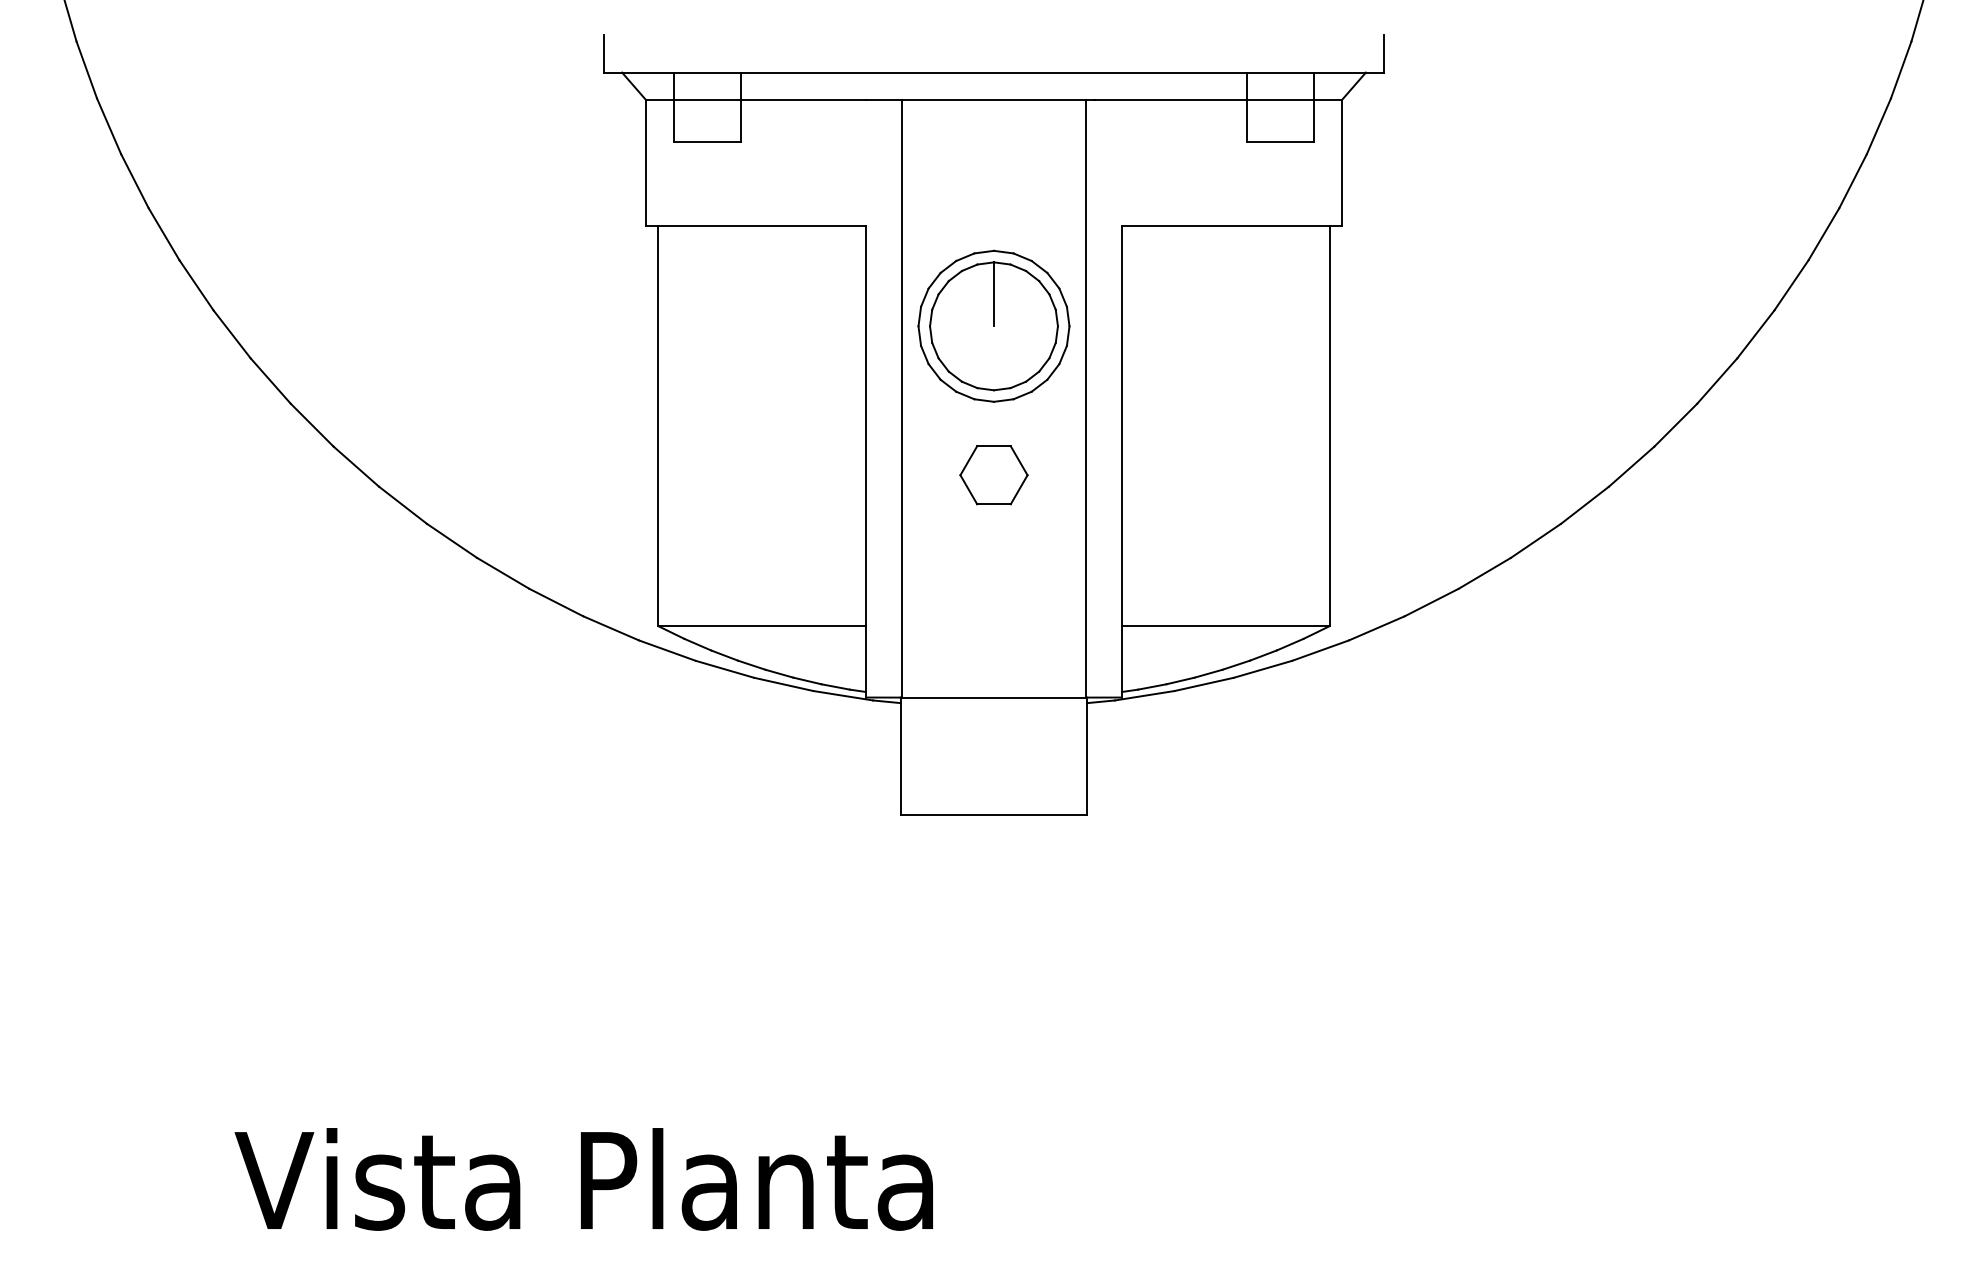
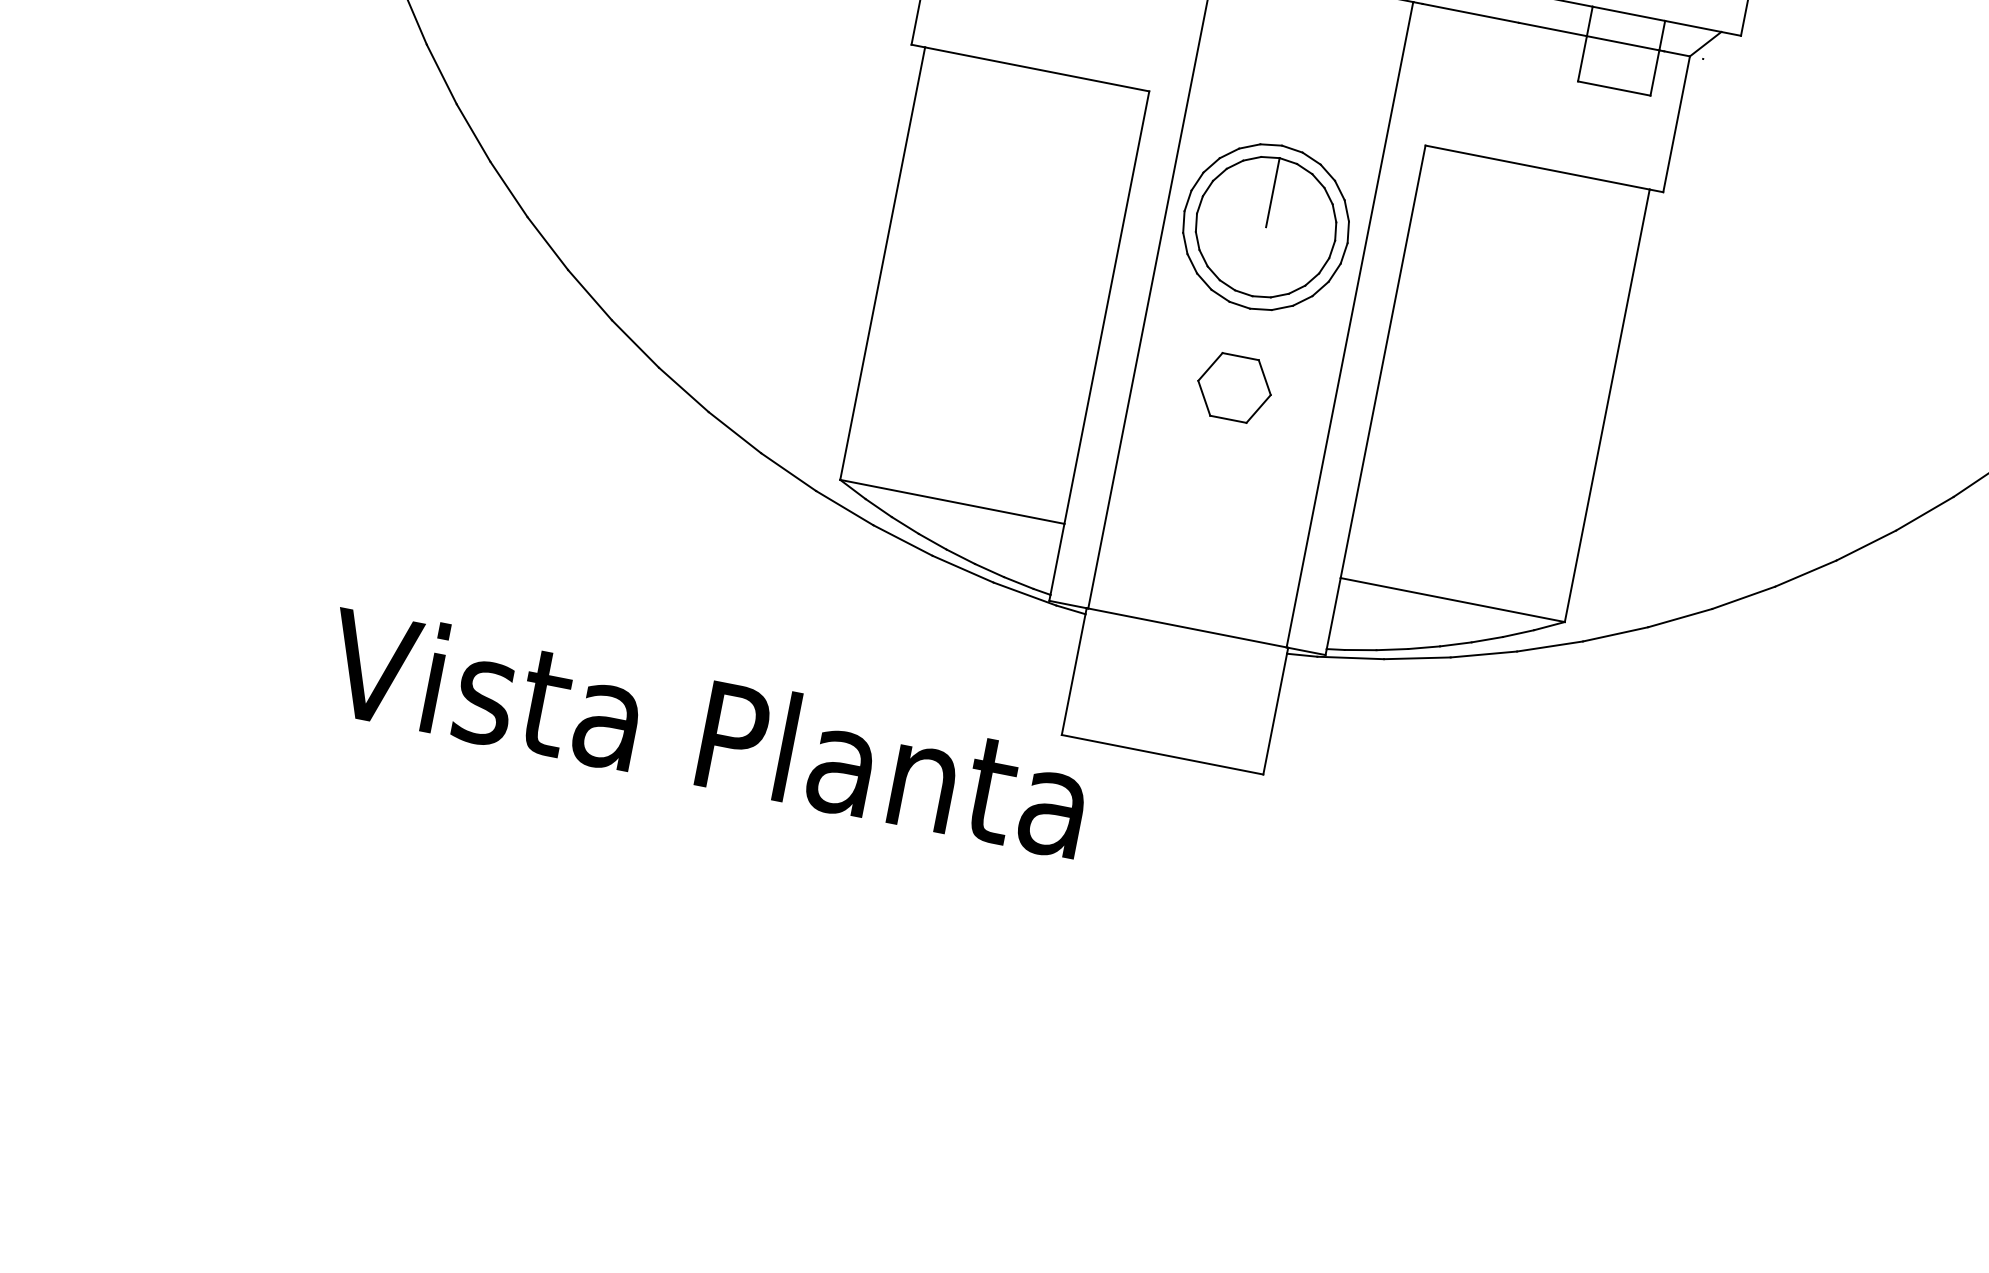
text: (583, 1179) -> (706, 732), moved

